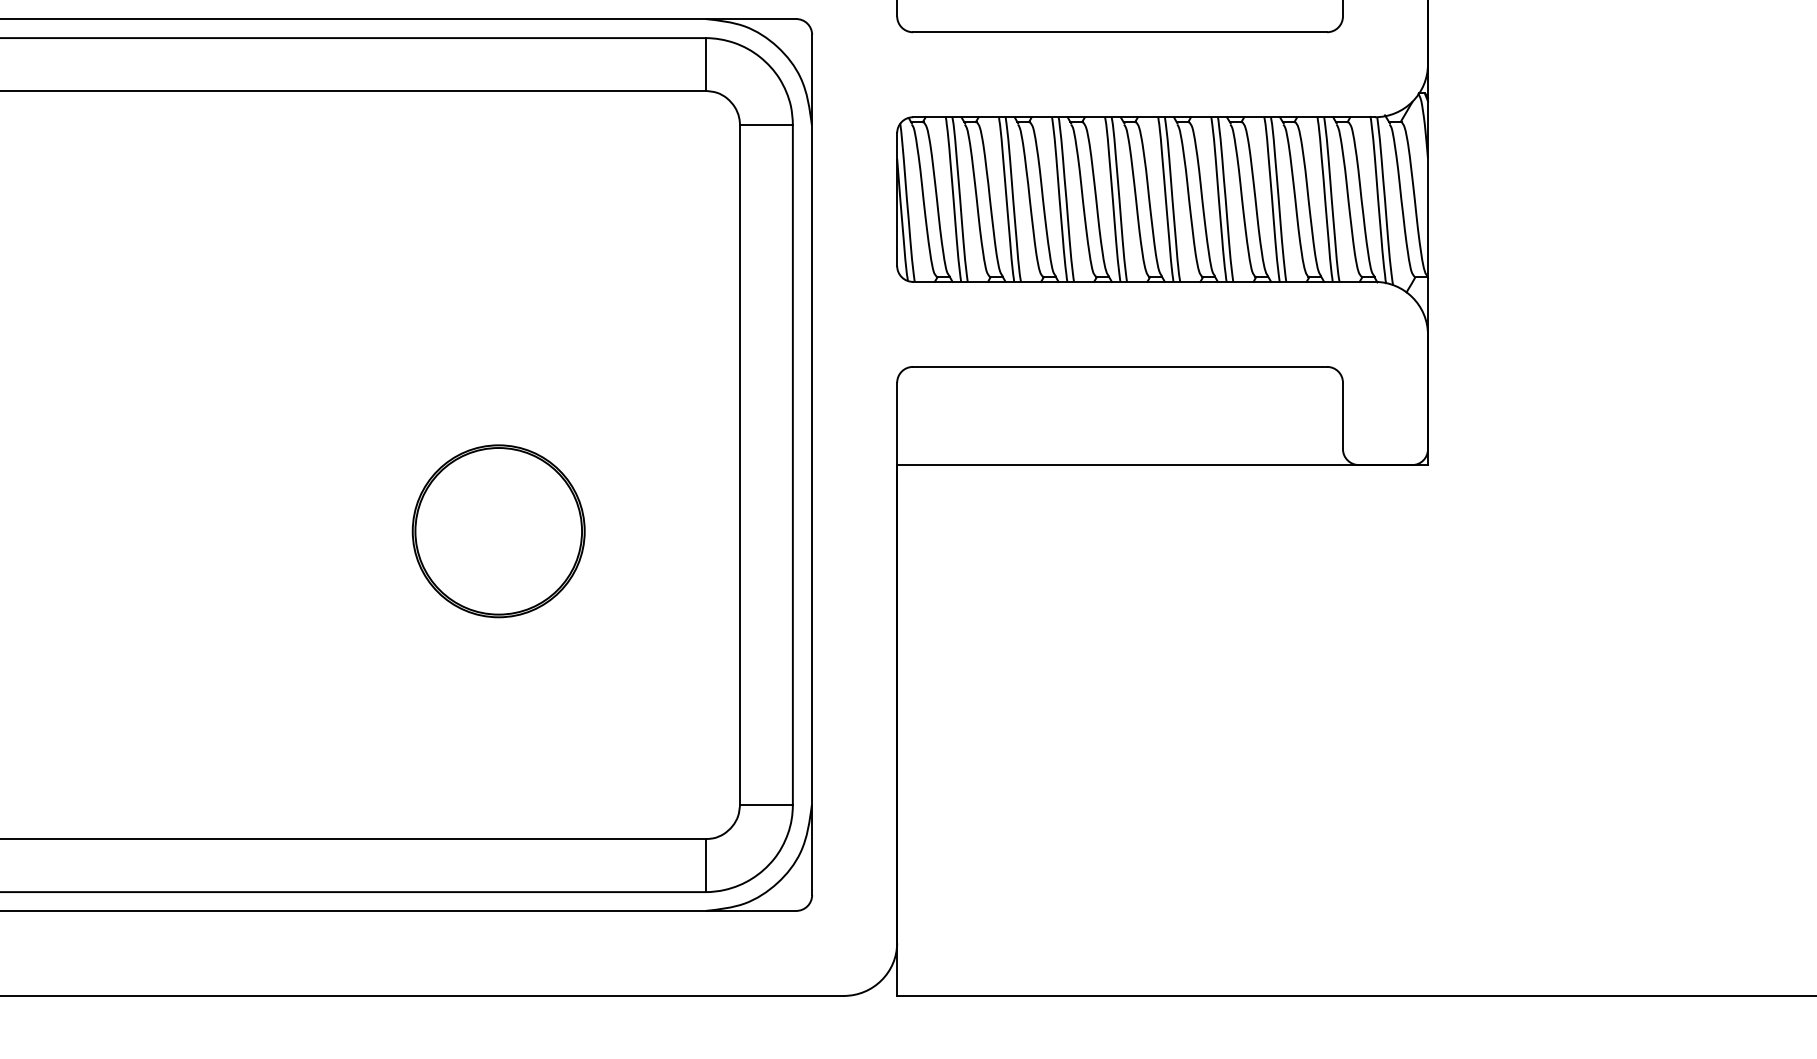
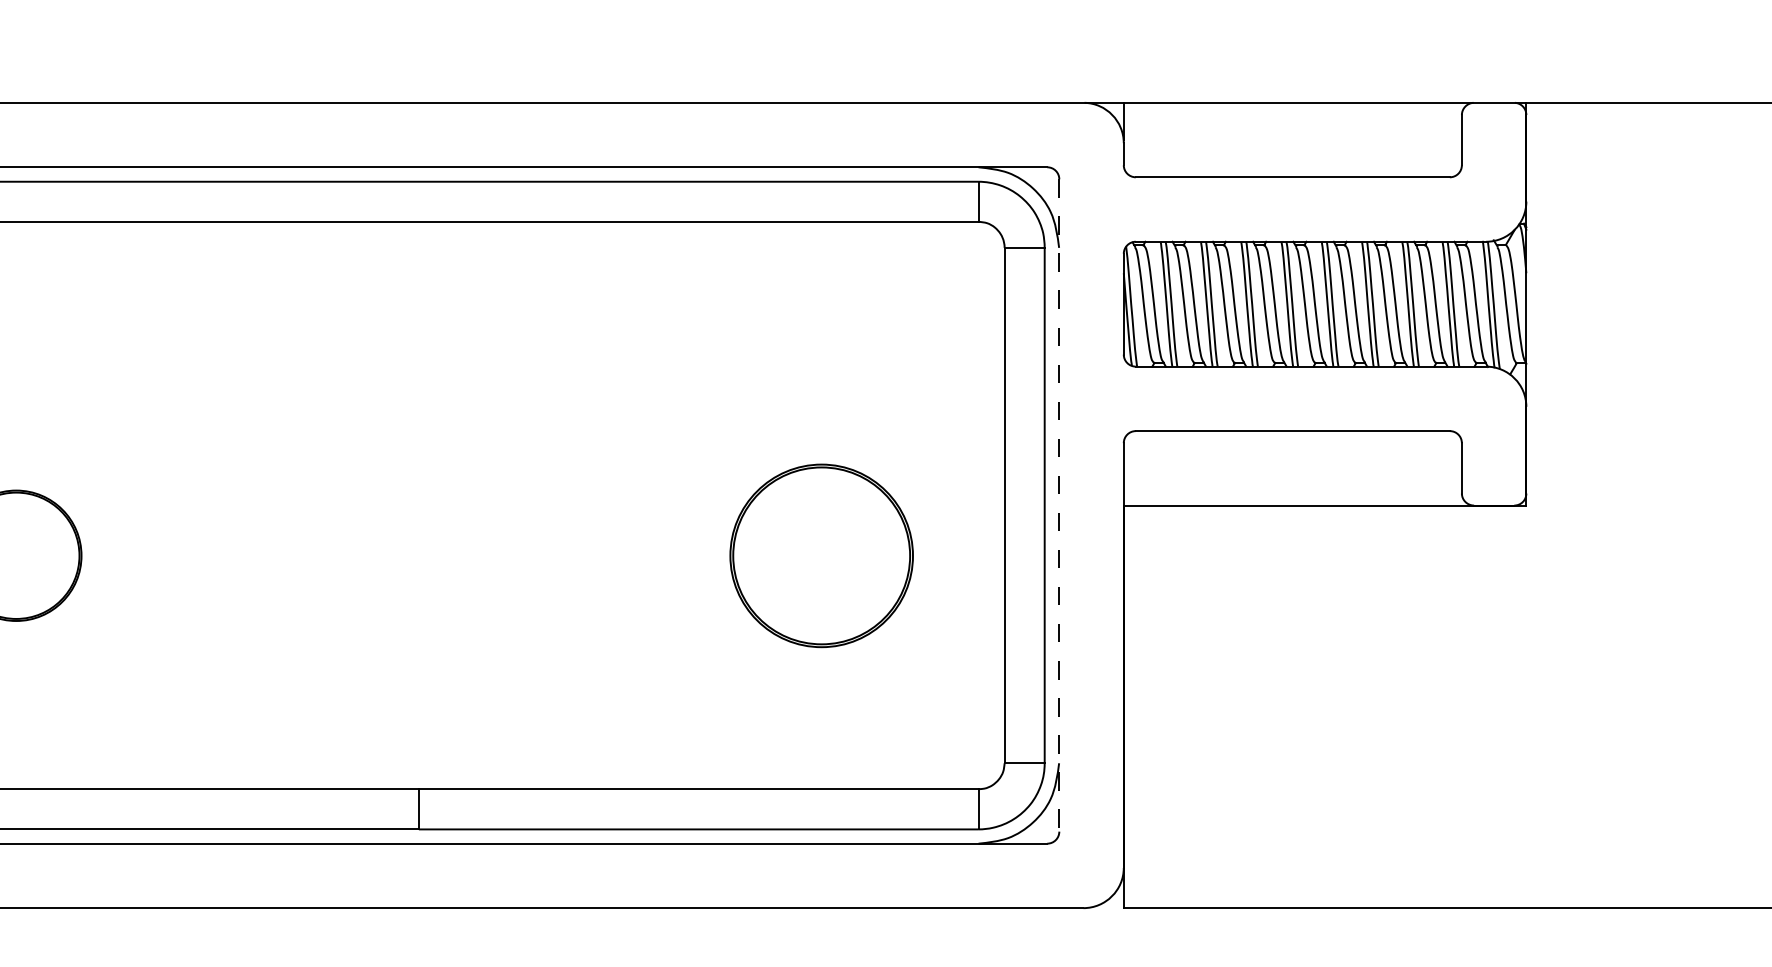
line: (812, 465) -> (1059, 505), solid -> dashed
part: (498, 530) -> (821, 555), size x1.4

